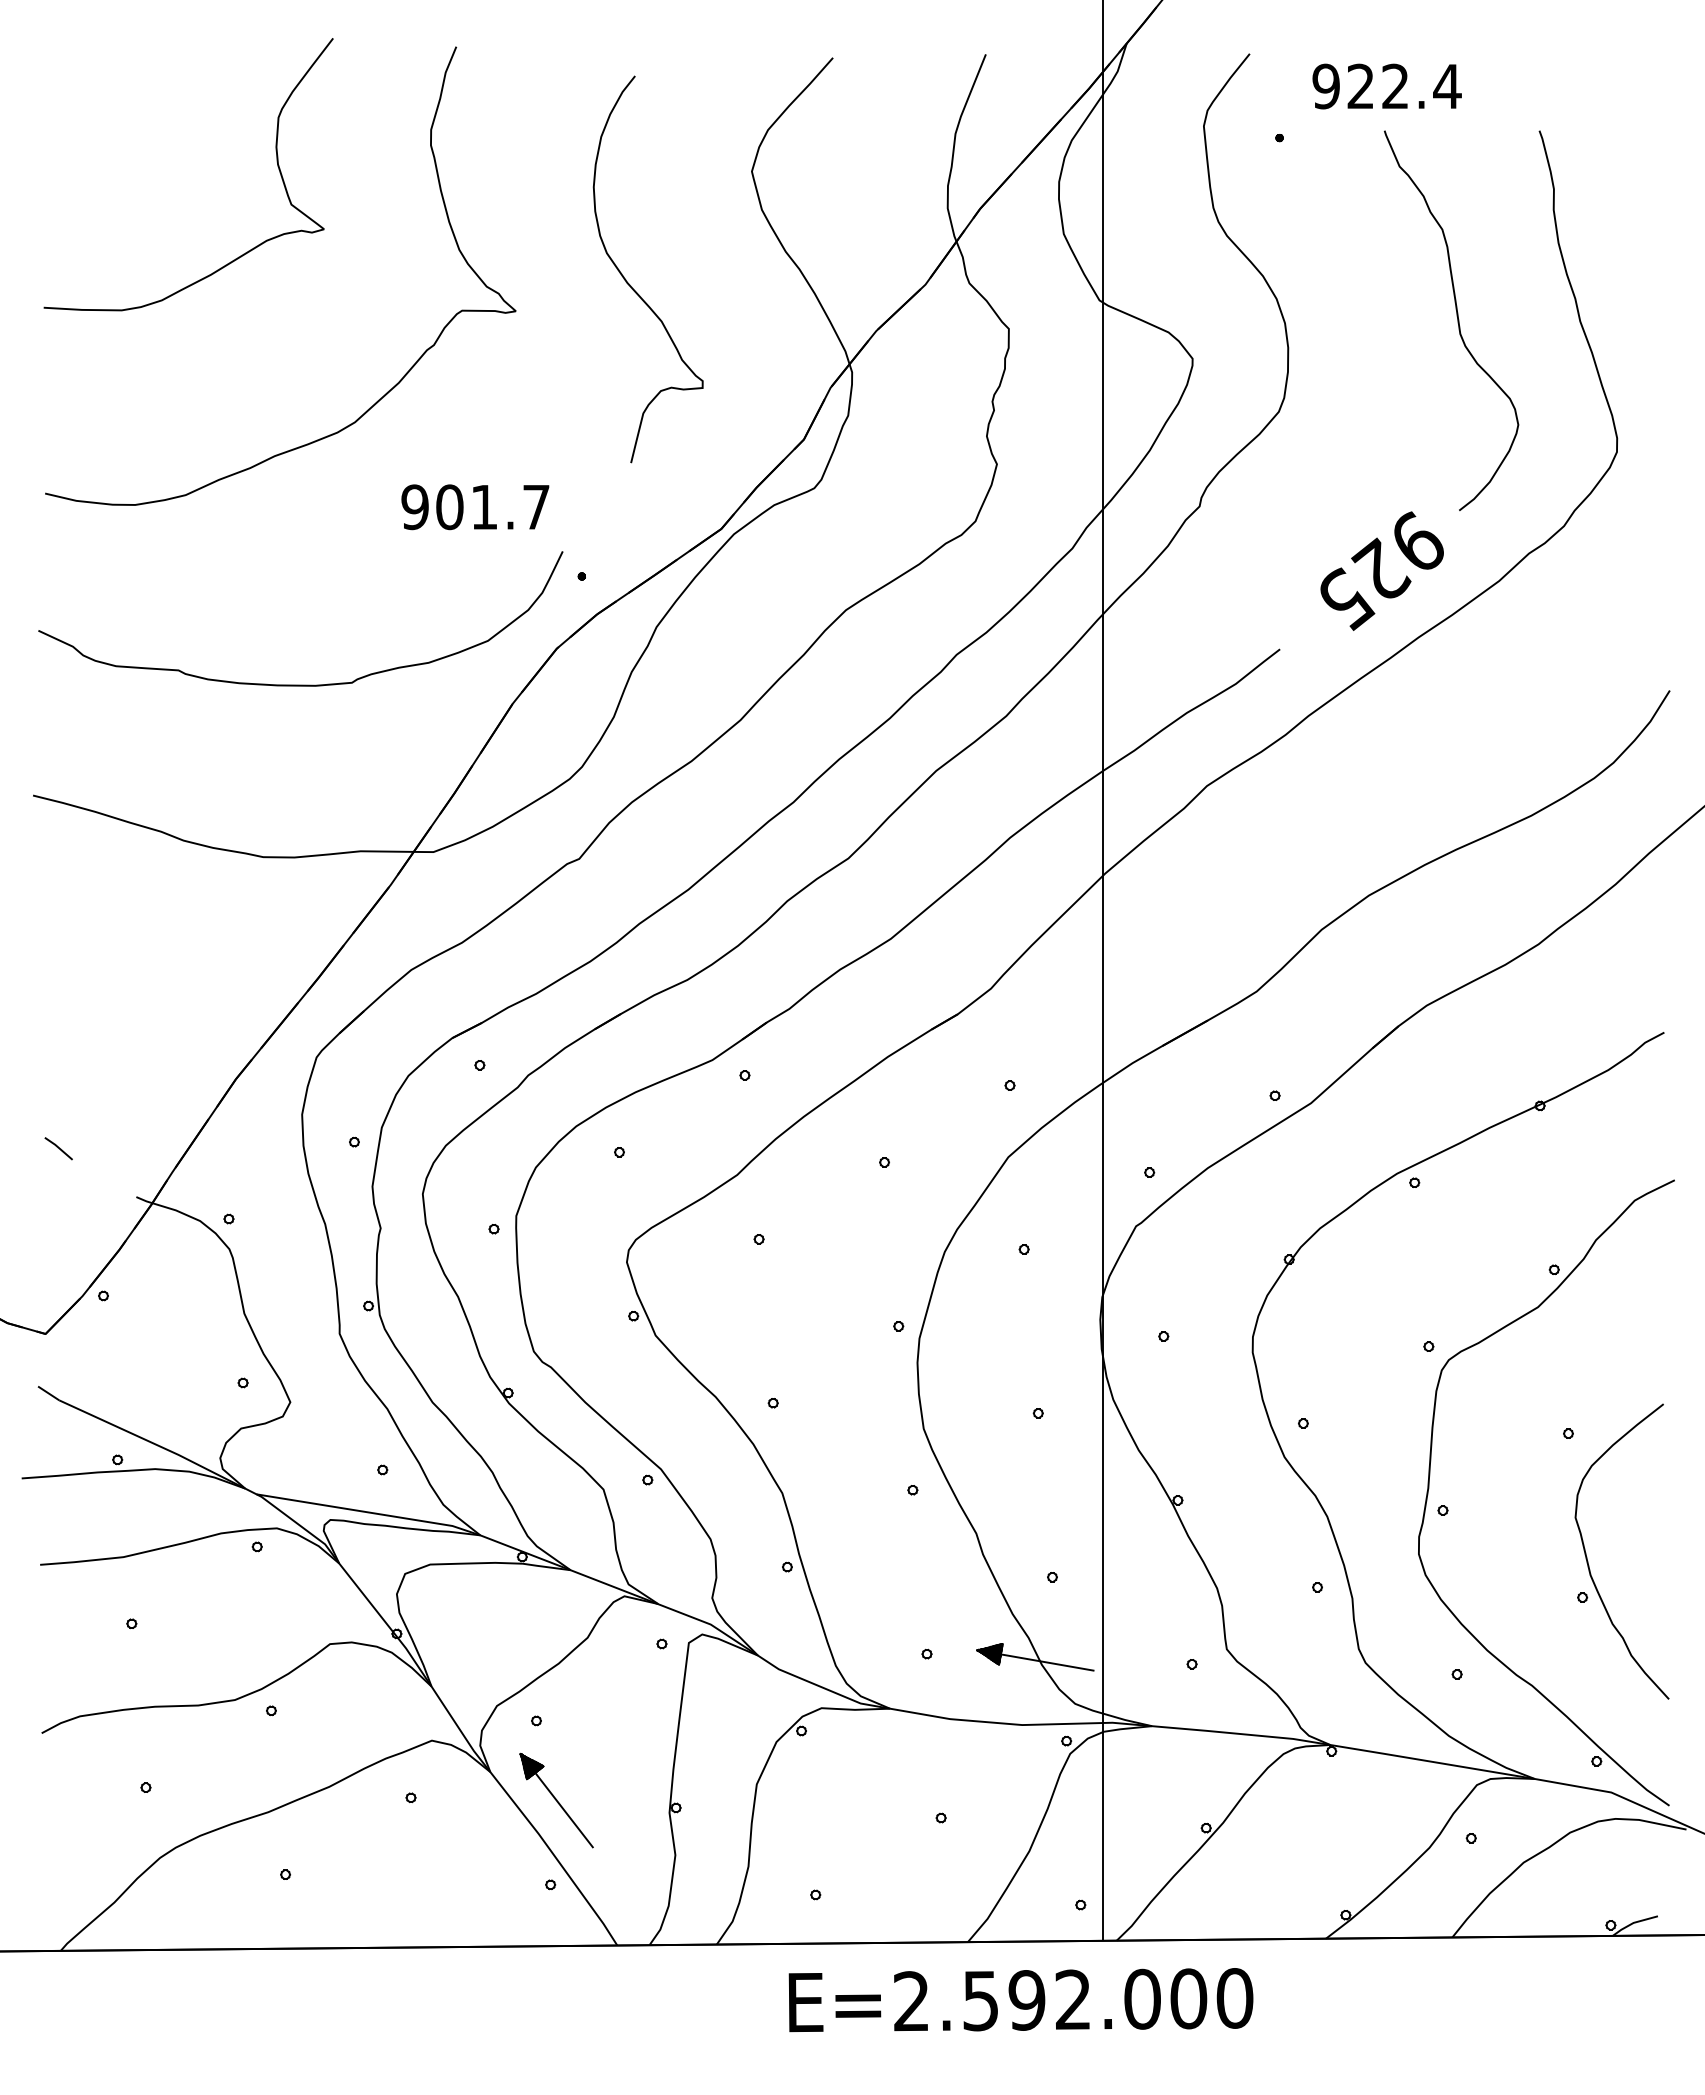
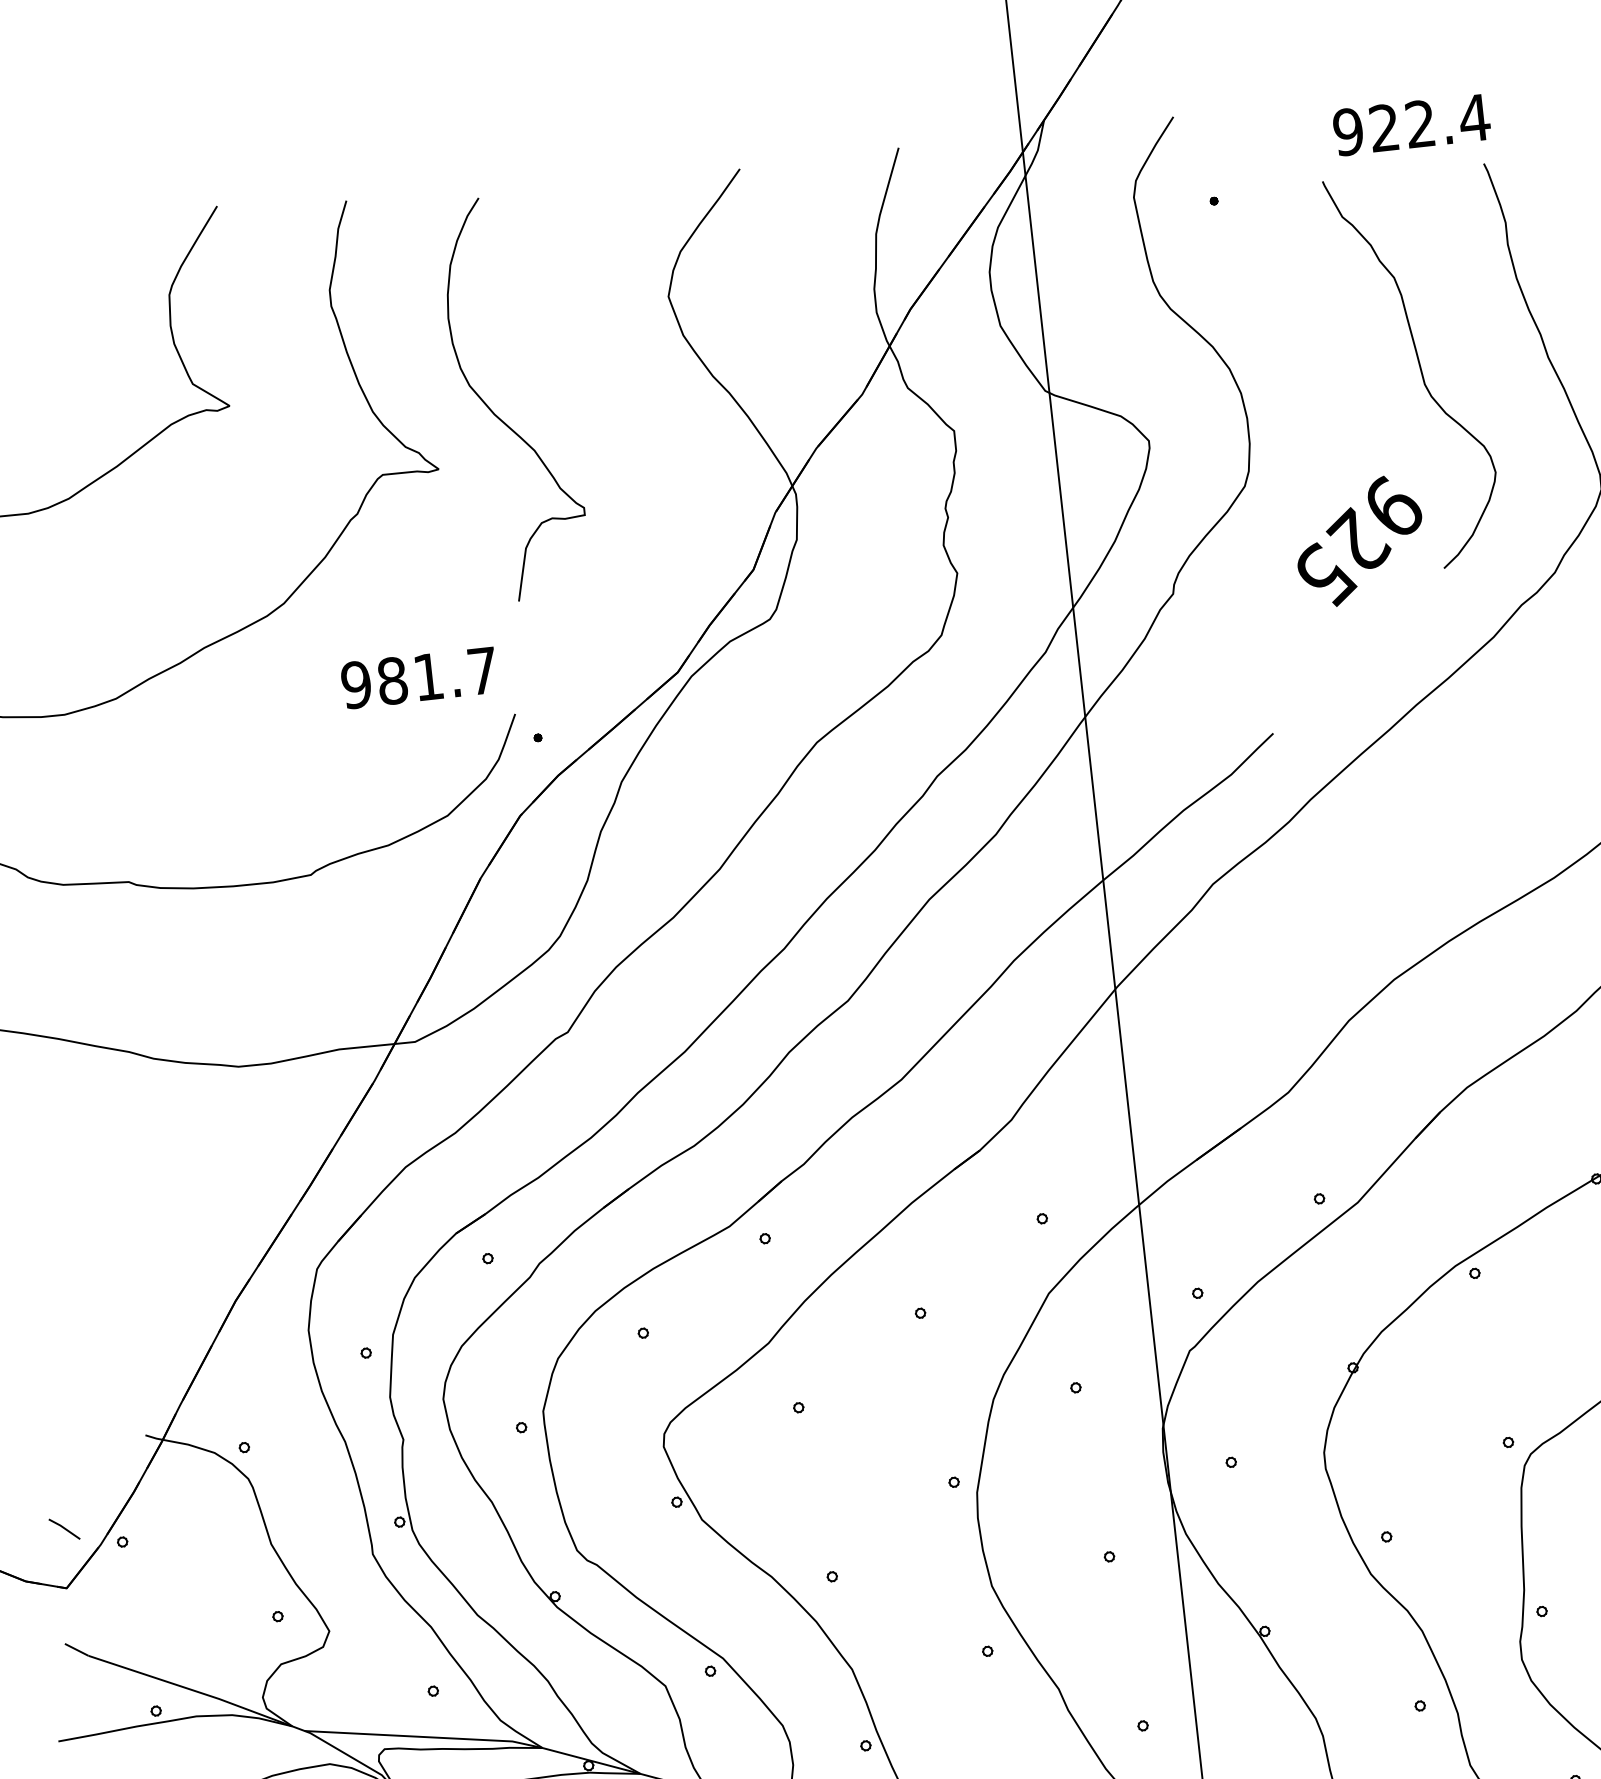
text: (1386, 86) -> (1411, 125), moved
curve: (630, 284) -> (497, 415), moved
text: (449, 506) -> (392, 680), 901.7 -> 981.7
text: (1381, 570) -> (1359, 540), moved
line: (58, 1148) -> (64, 1529), moved

